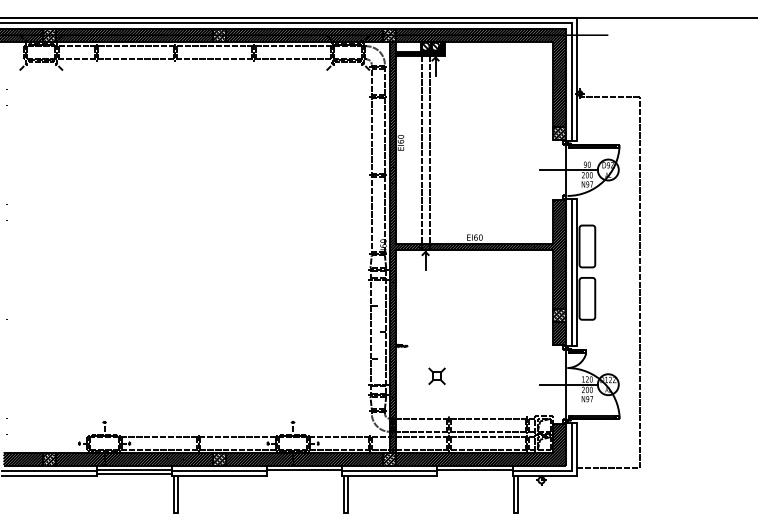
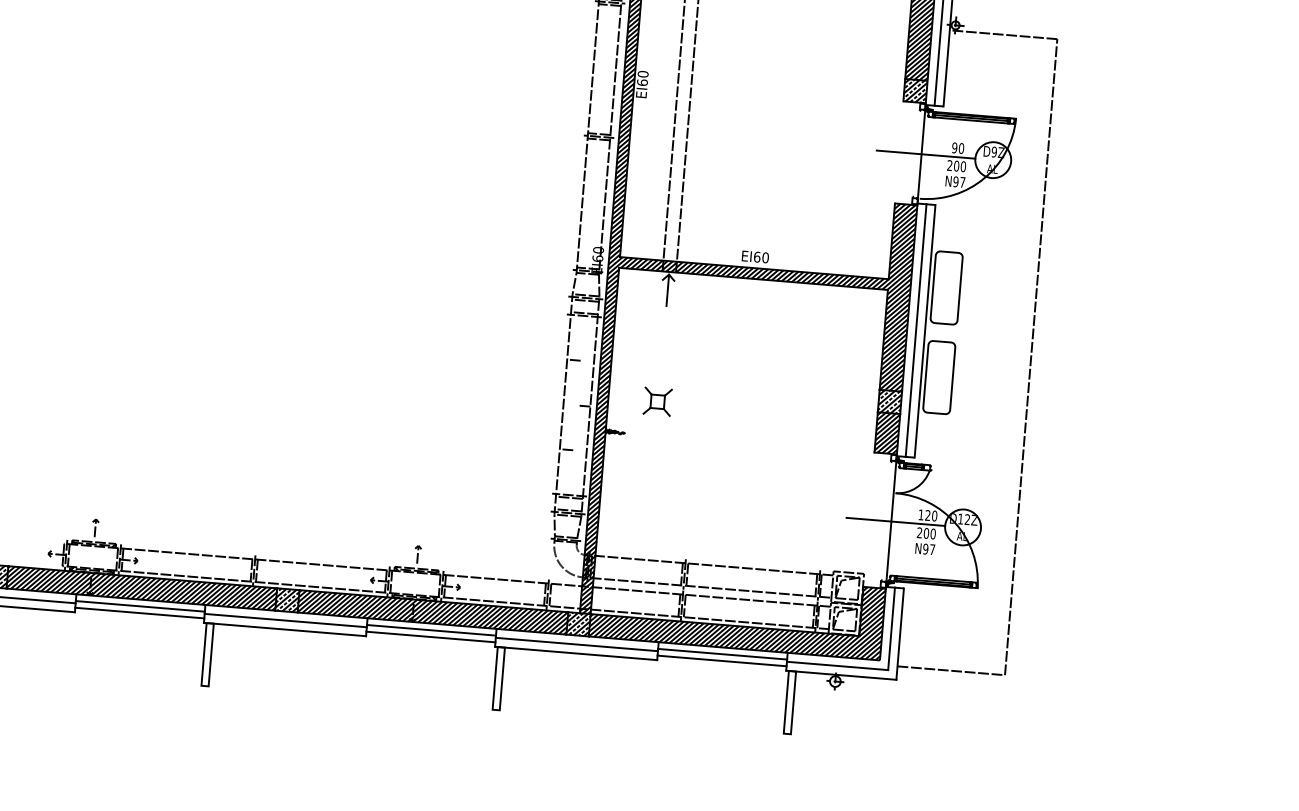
part: (436, 375) -> (656, 400), moved
line: (304, 473) -> (430, 636), added
line: (474, 473) -> (721, 660), added

